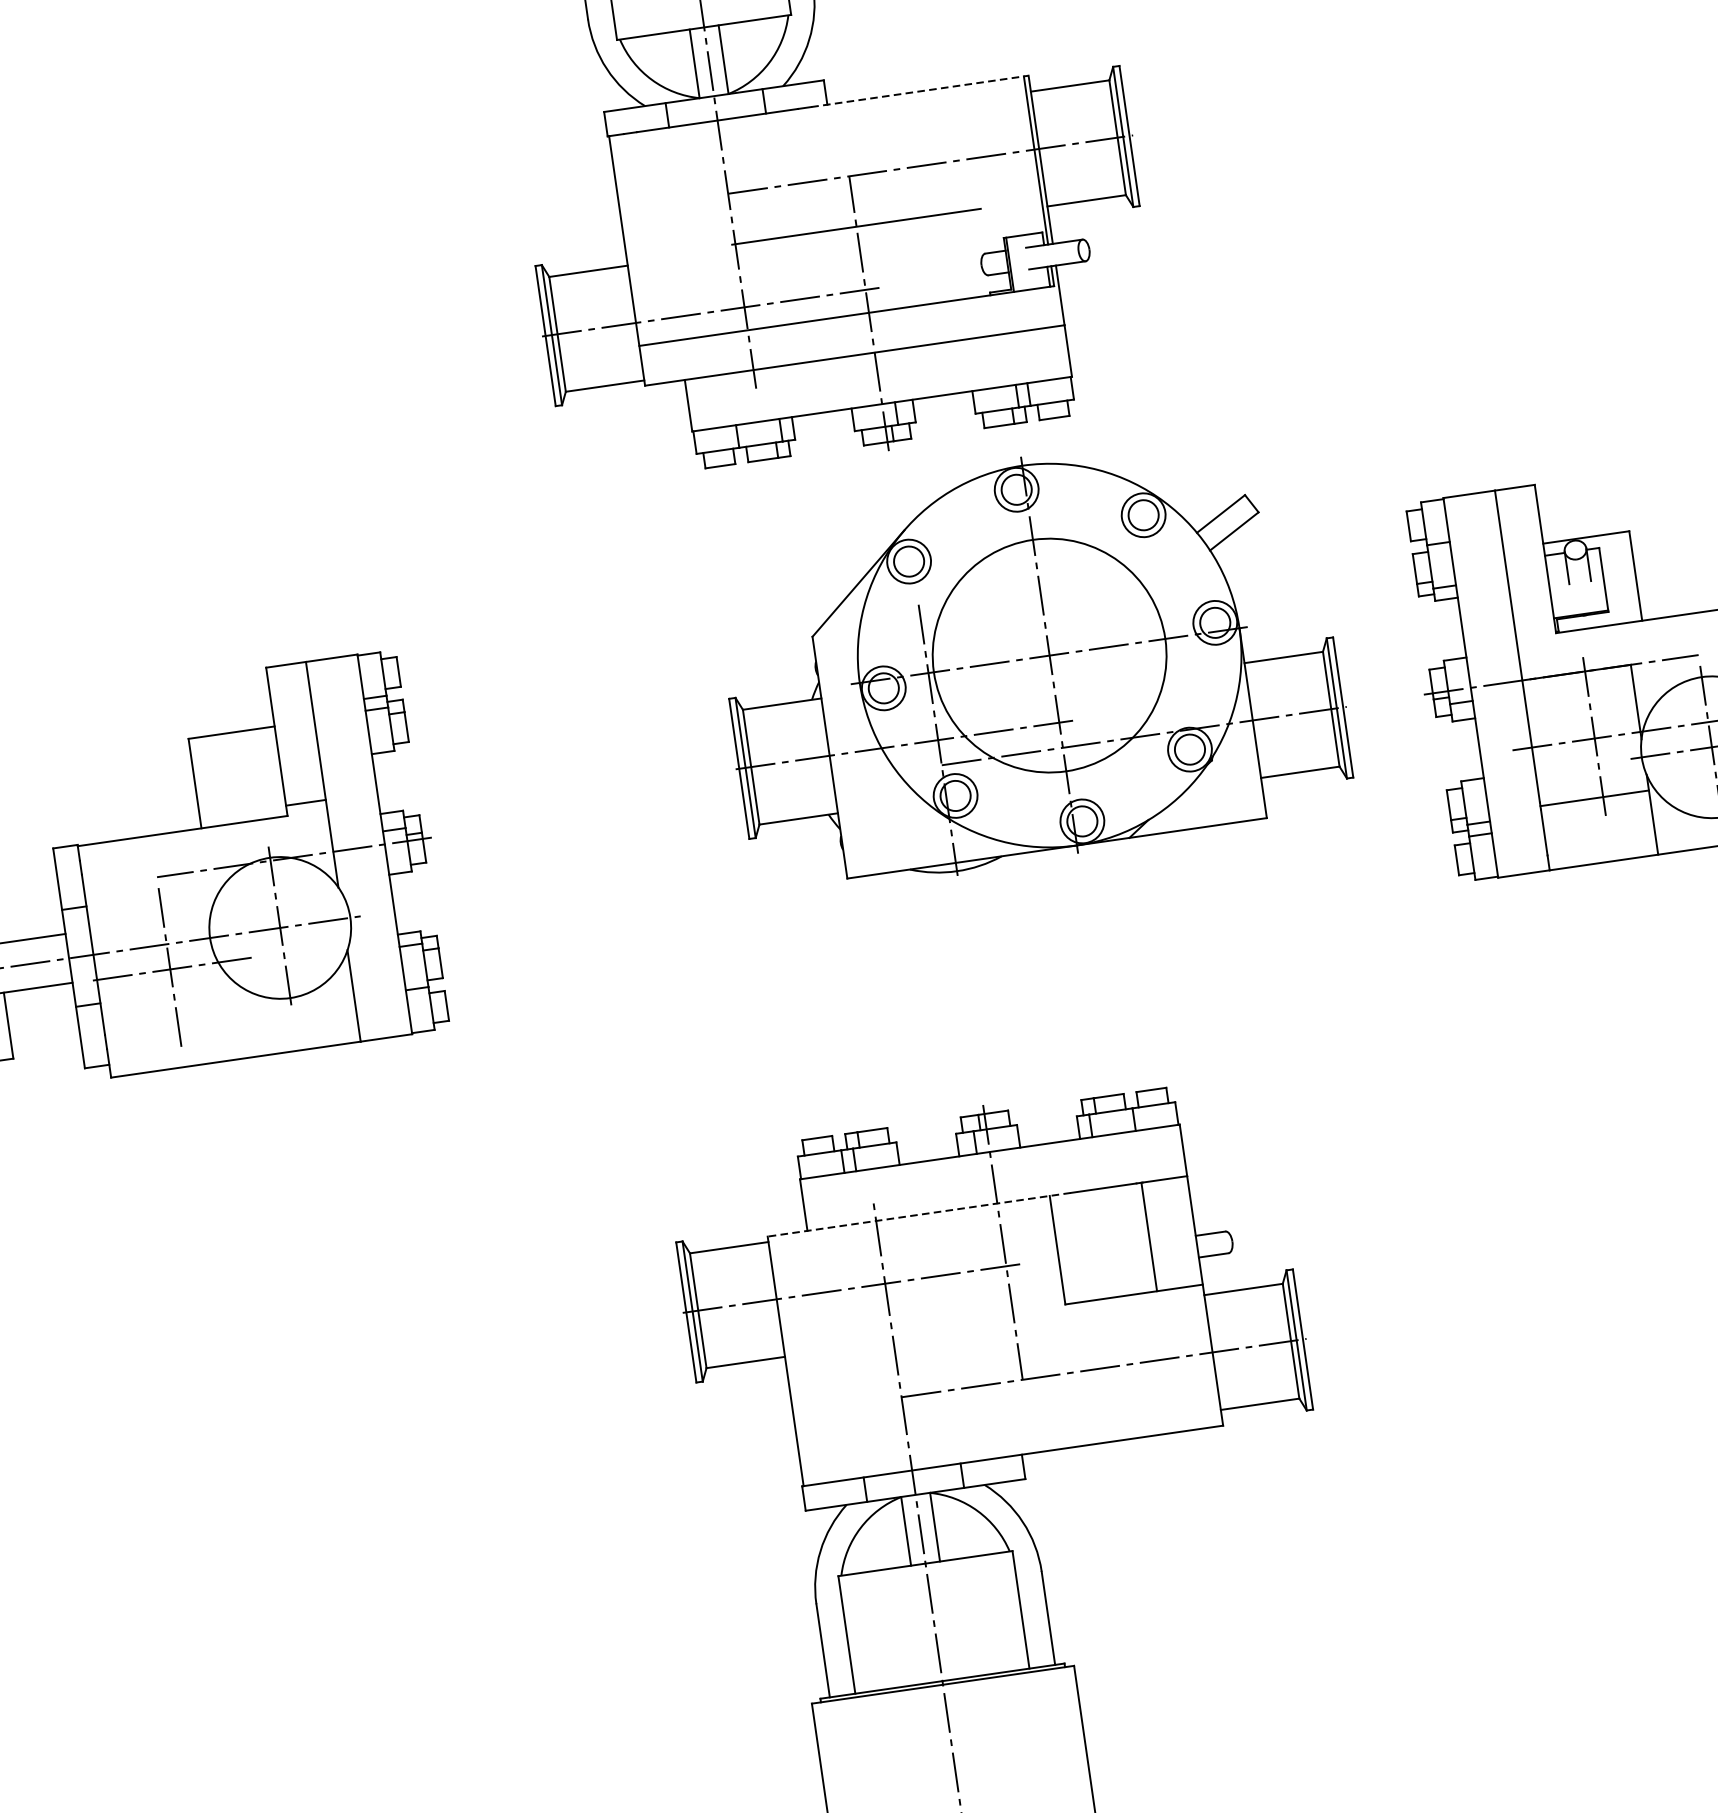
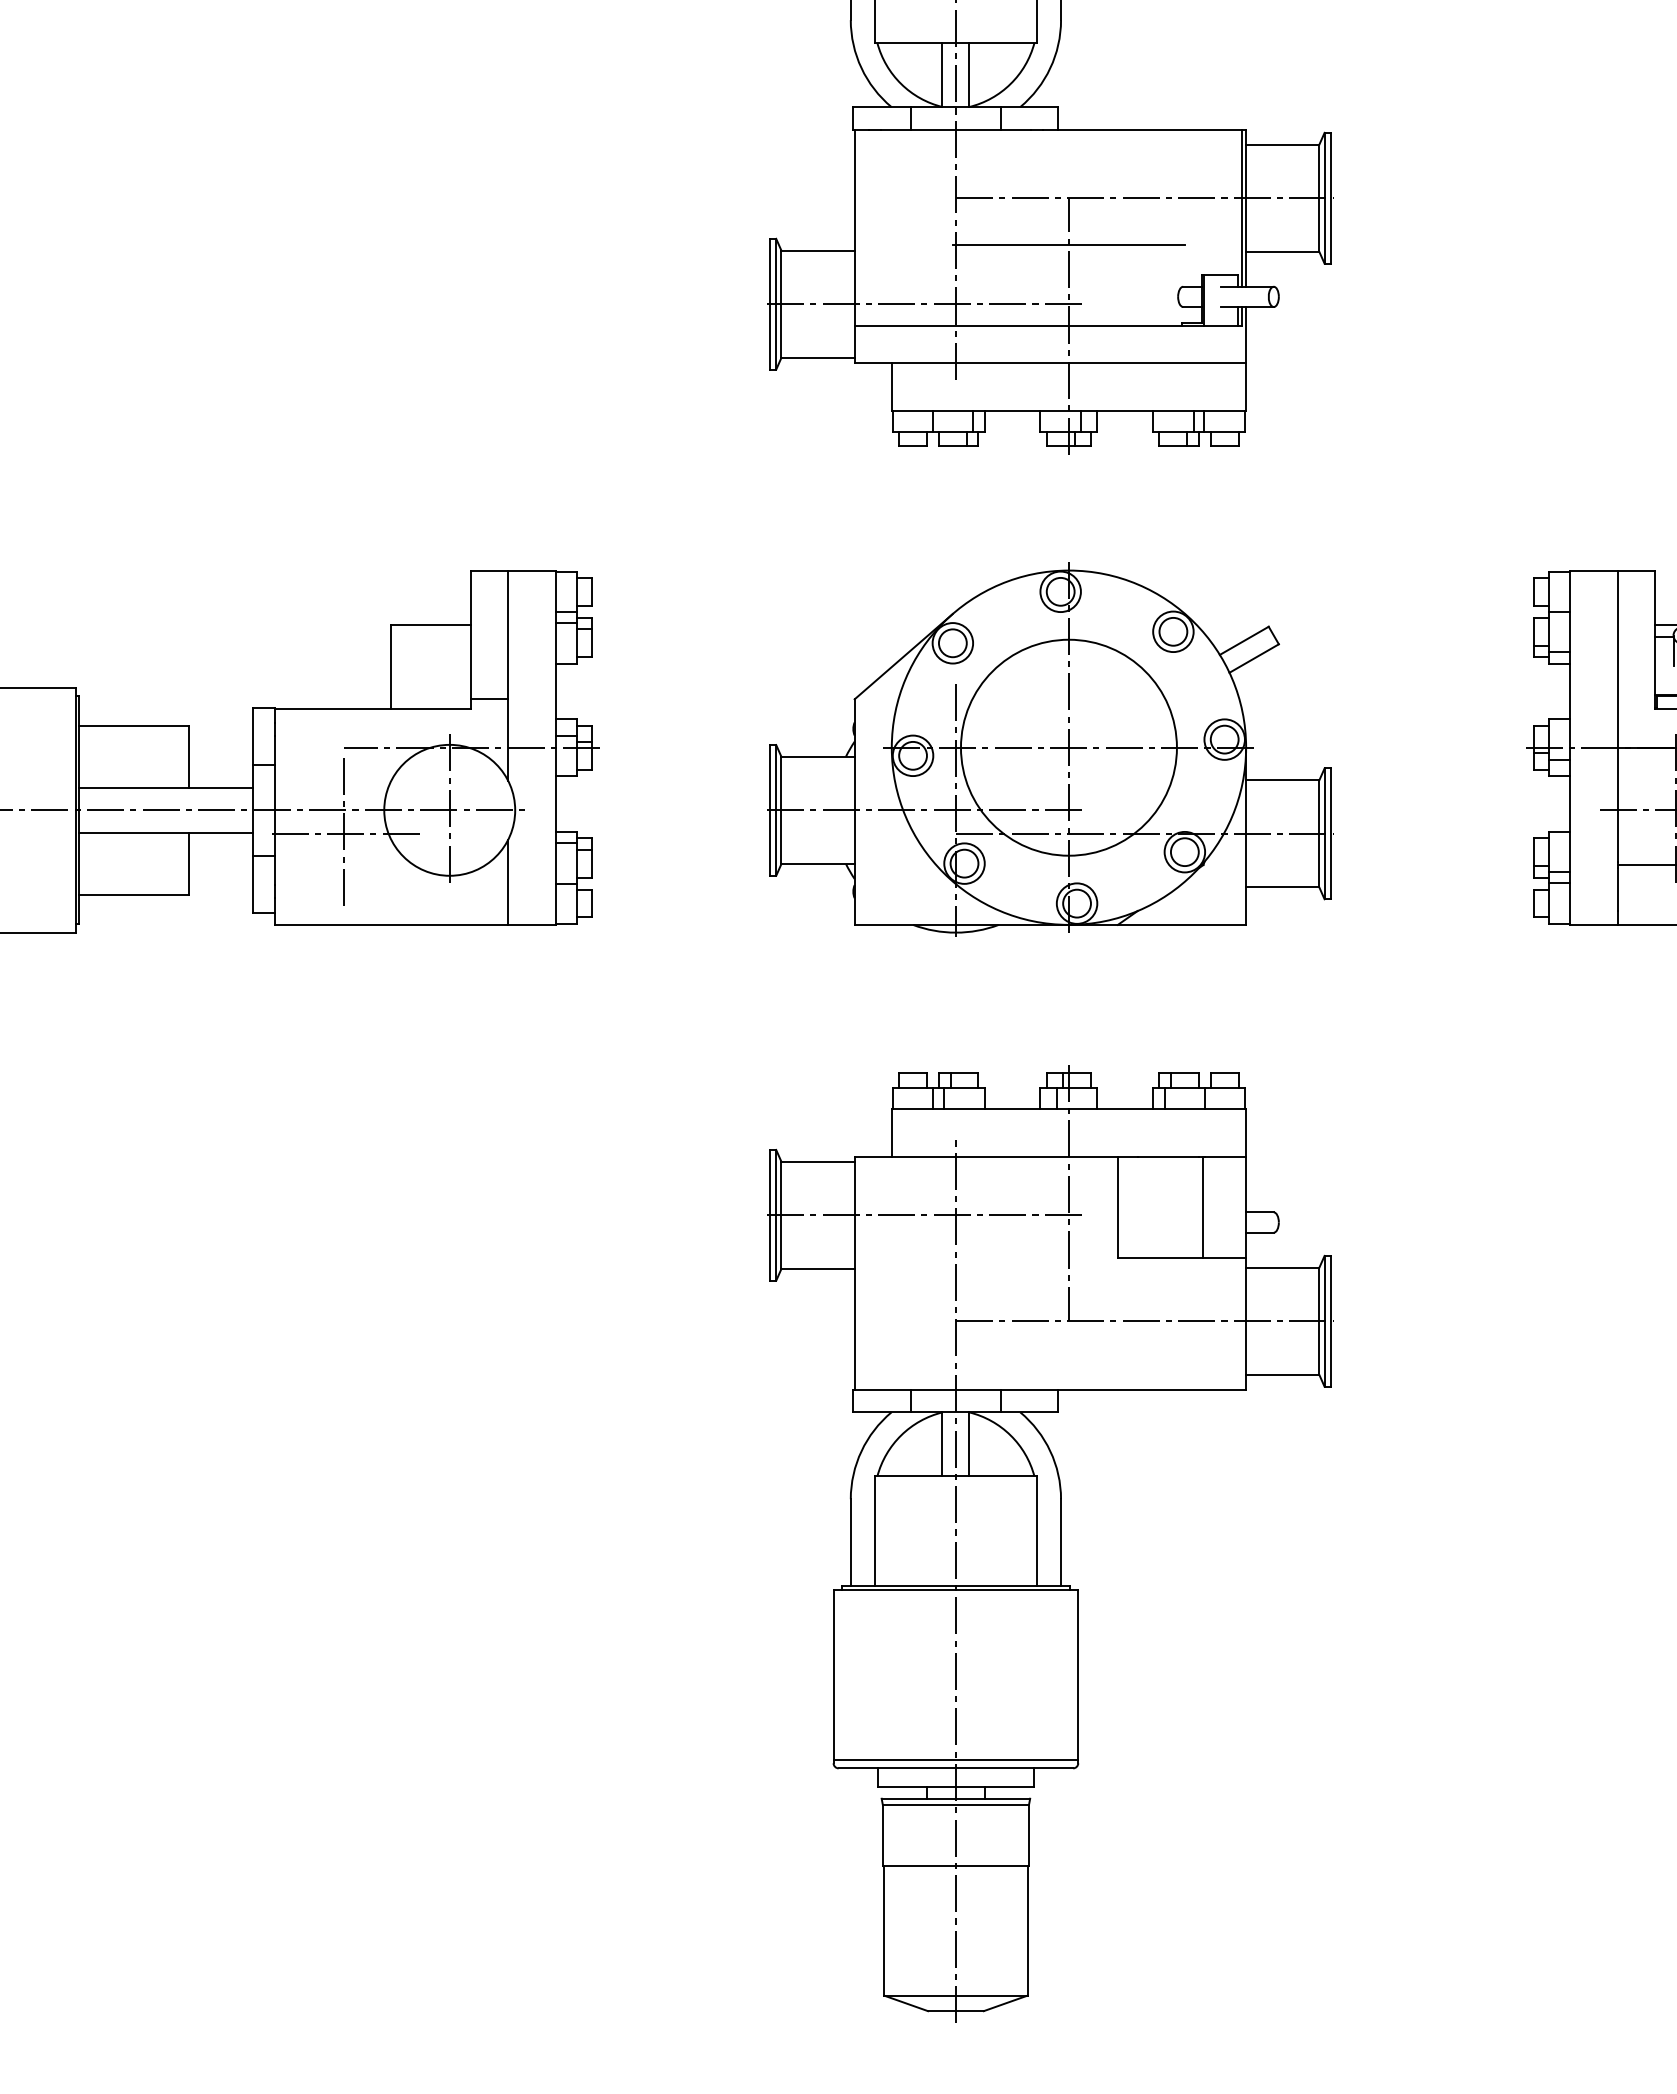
line: (920, 90) -> (1145, 129), dashed -> solid
part: (1030, 660) -> (1050, 749), moved
line: (918, 1214) -> (995, 1156), dashed -> solid

